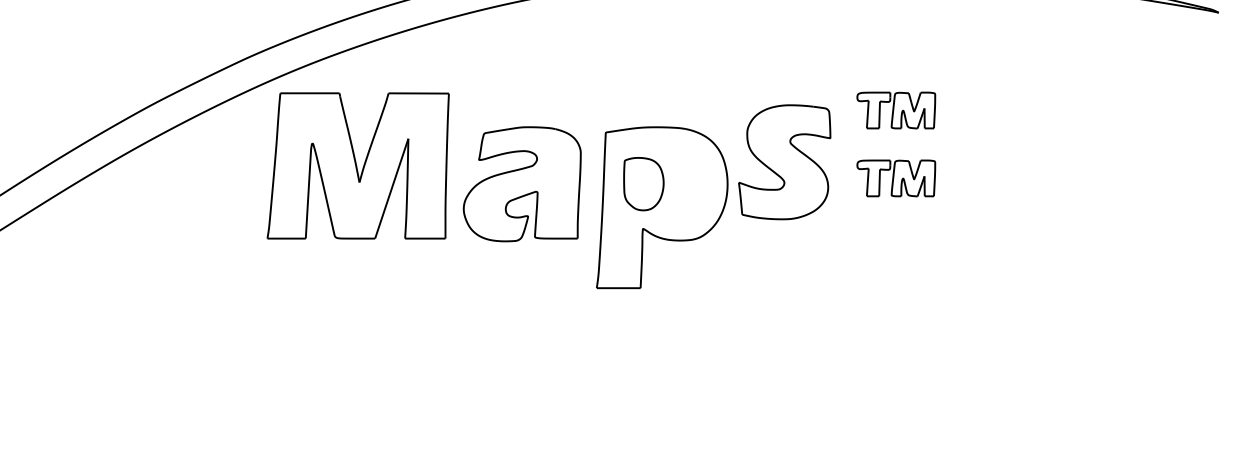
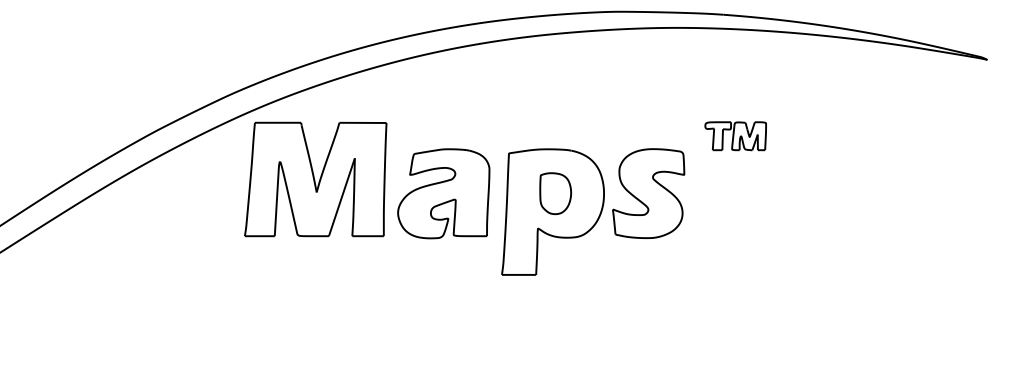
part: (784, 162) -> (648, 193), moved
part: (896, 178) -> (735, 189), removed
part: (643, 183) -> (555, 193), moved

